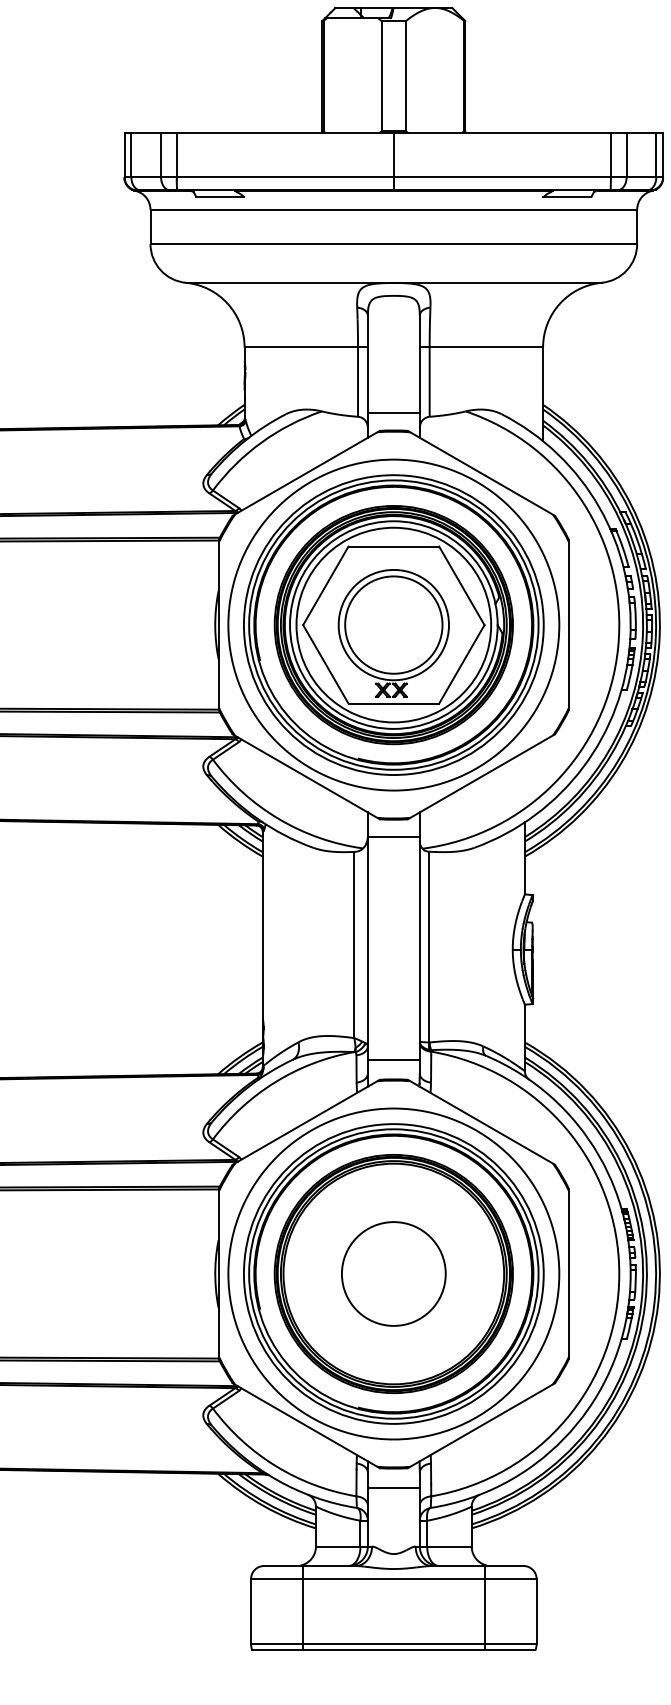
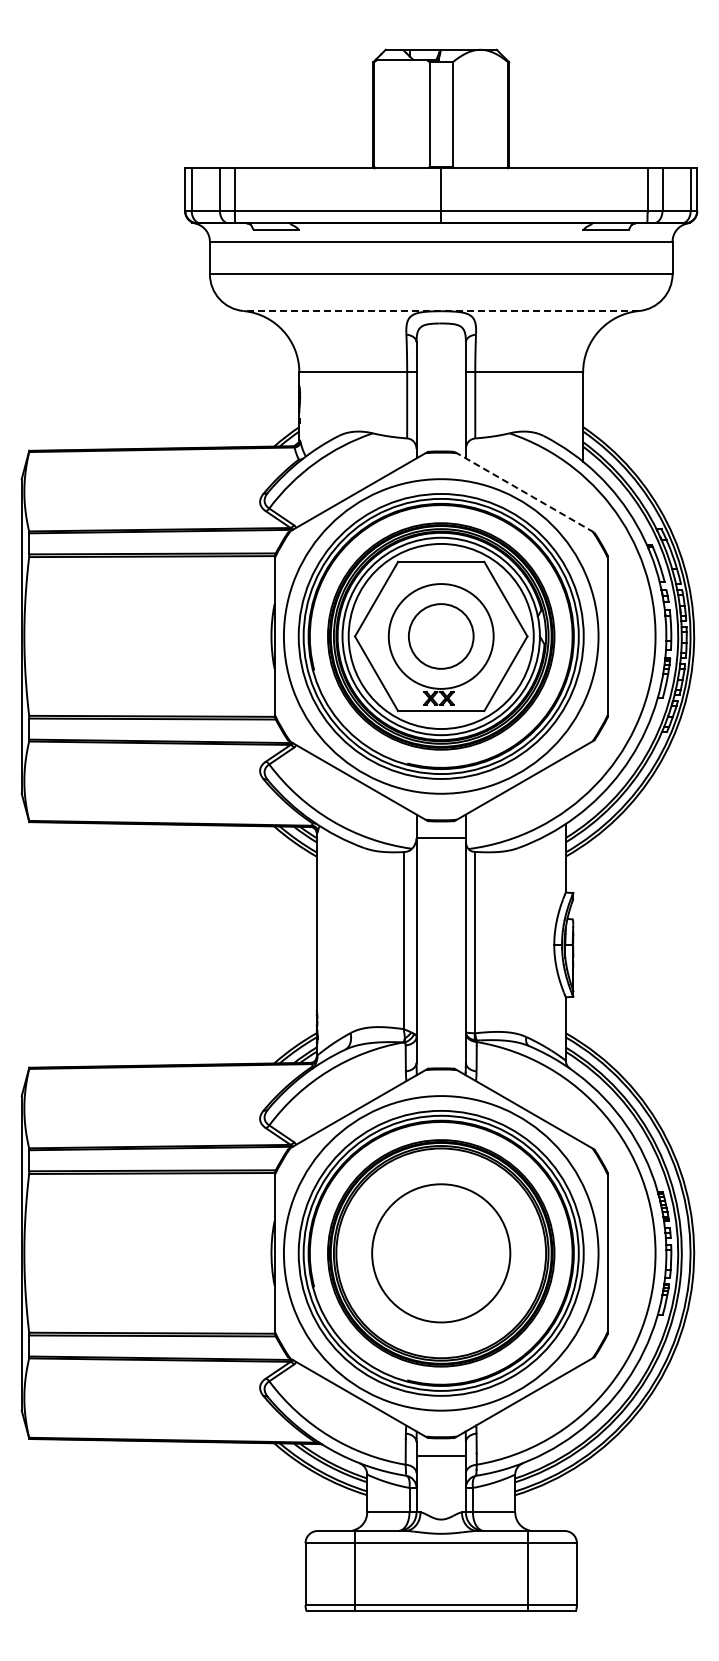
line: (394, 283) -> (441, 311), solid -> dashed
line: (393, 412) -> (440, 434), removed
line: (481, 473) -> (524, 492), solid -> dashed
circle: (393, 625) -> (440, 636), size x0.7
line: (393, 1060) -> (440, 1050), removed
circle: (393, 1274) -> (440, 1253), size x1.4

